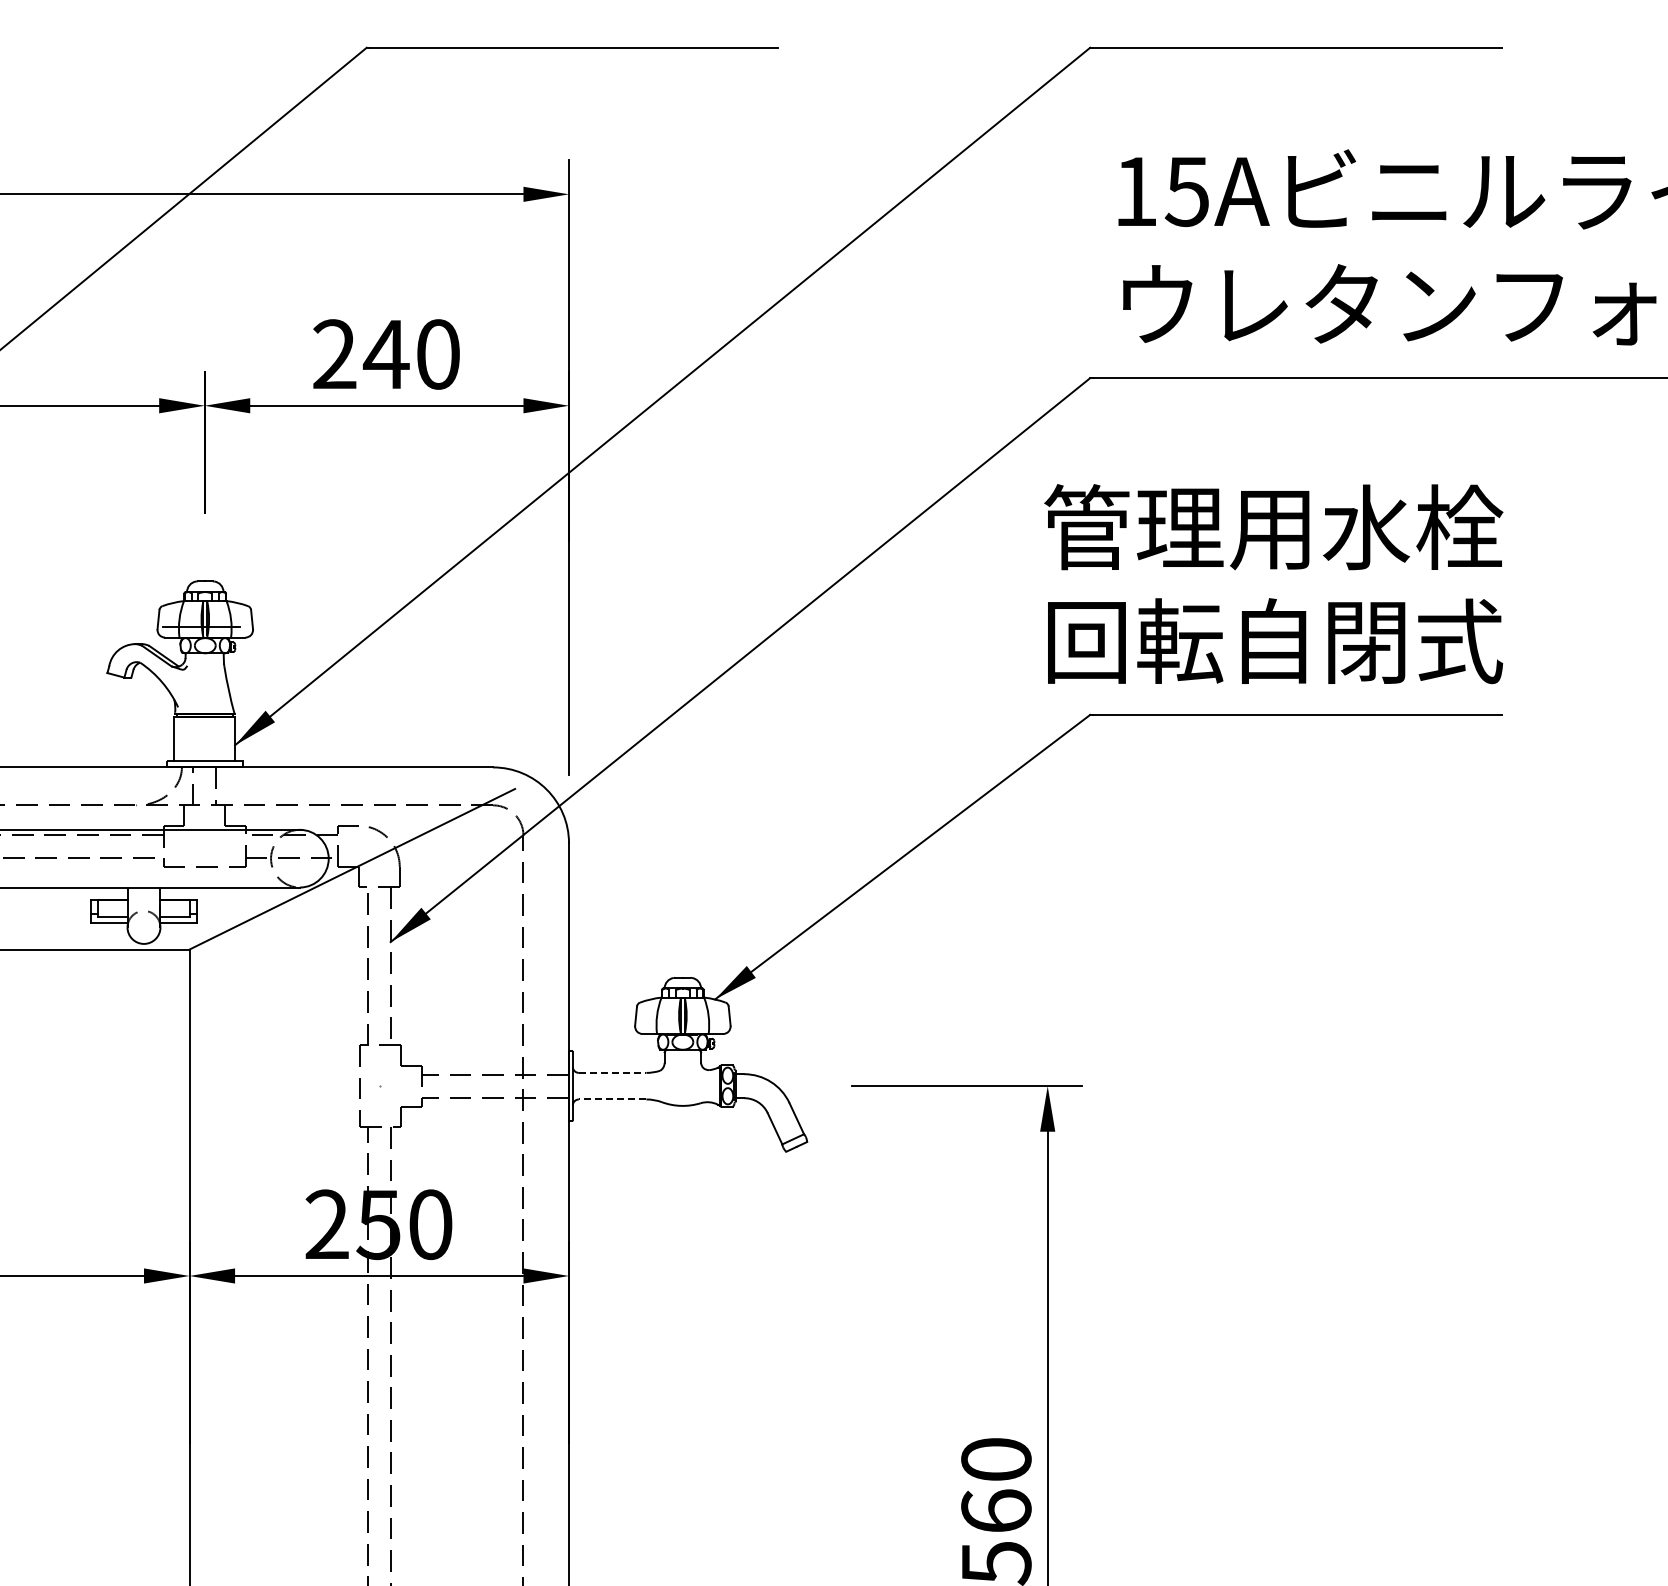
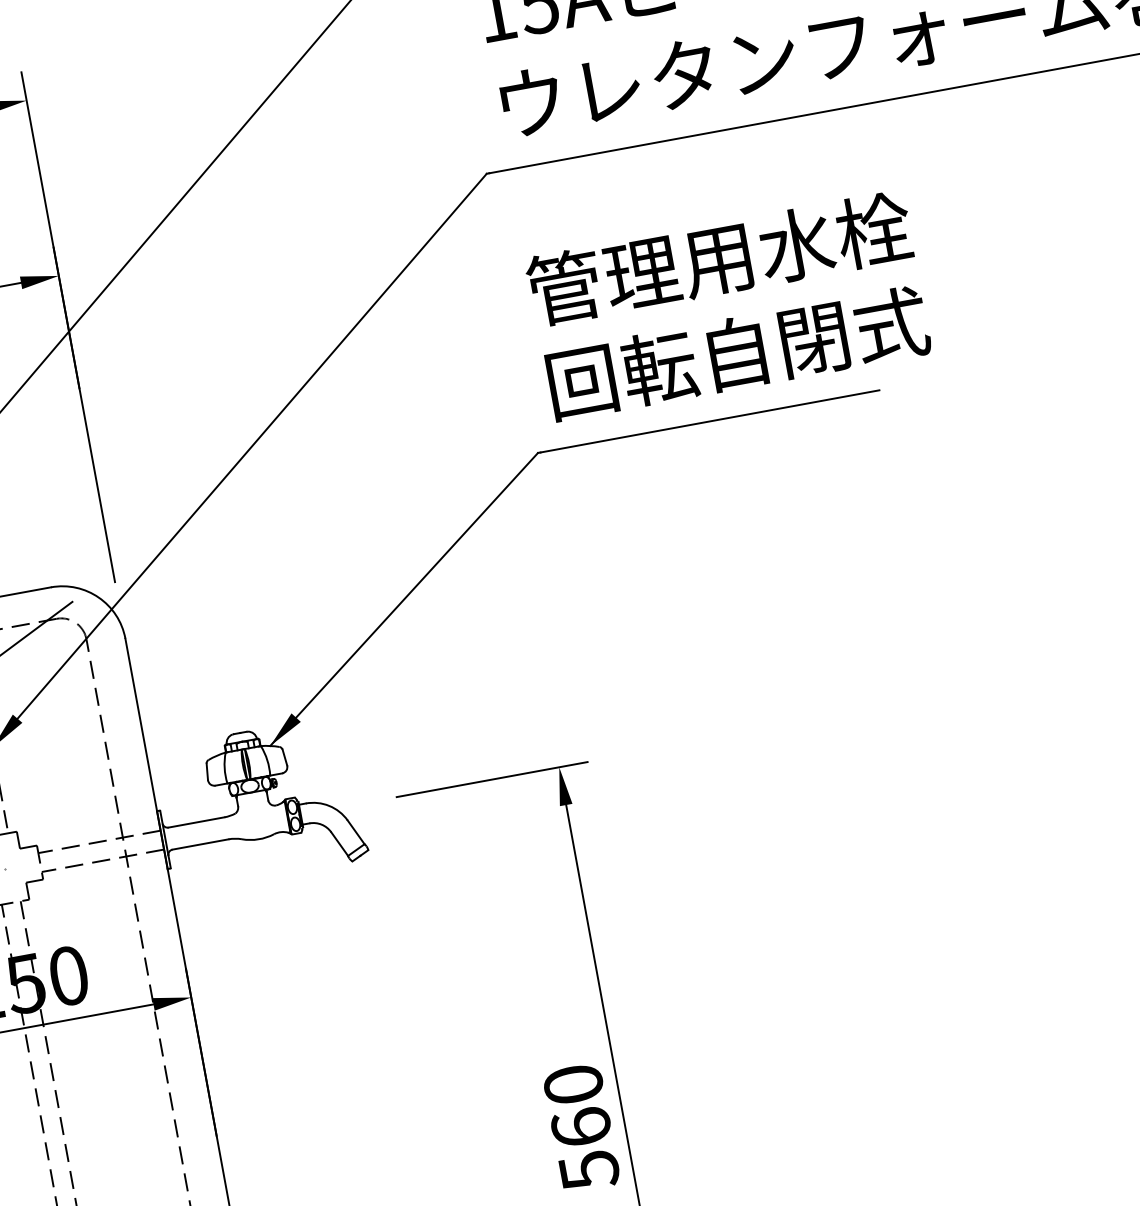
text: (1273, 584) -> (728, 306), moved
line: (612, 1072) -> (196, 822), dashed -> solid
line: (612, 1099) -> (200, 844), dashed -> solid

